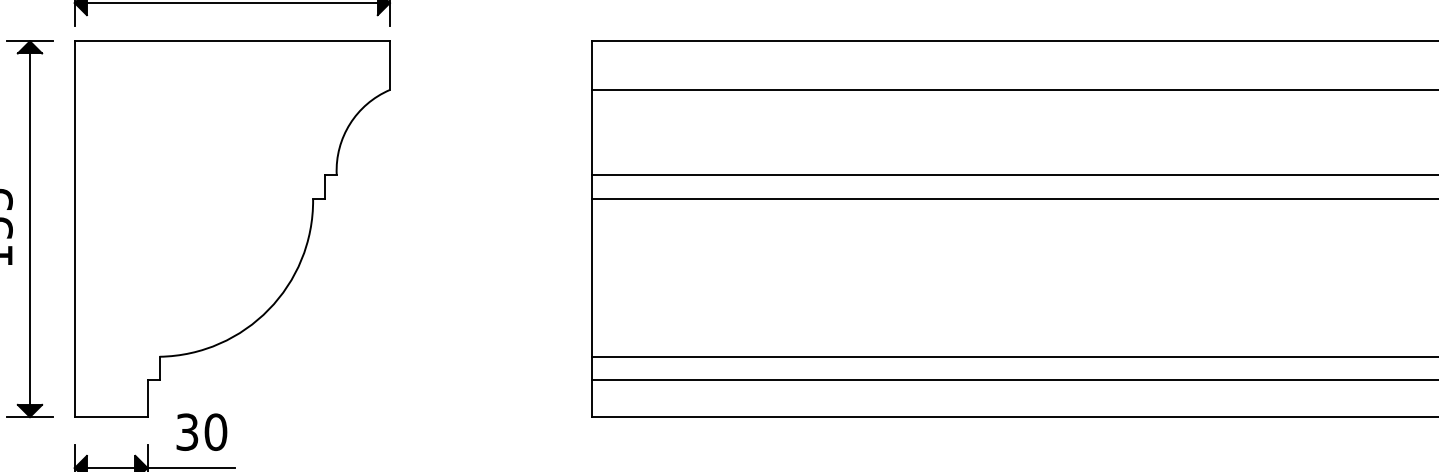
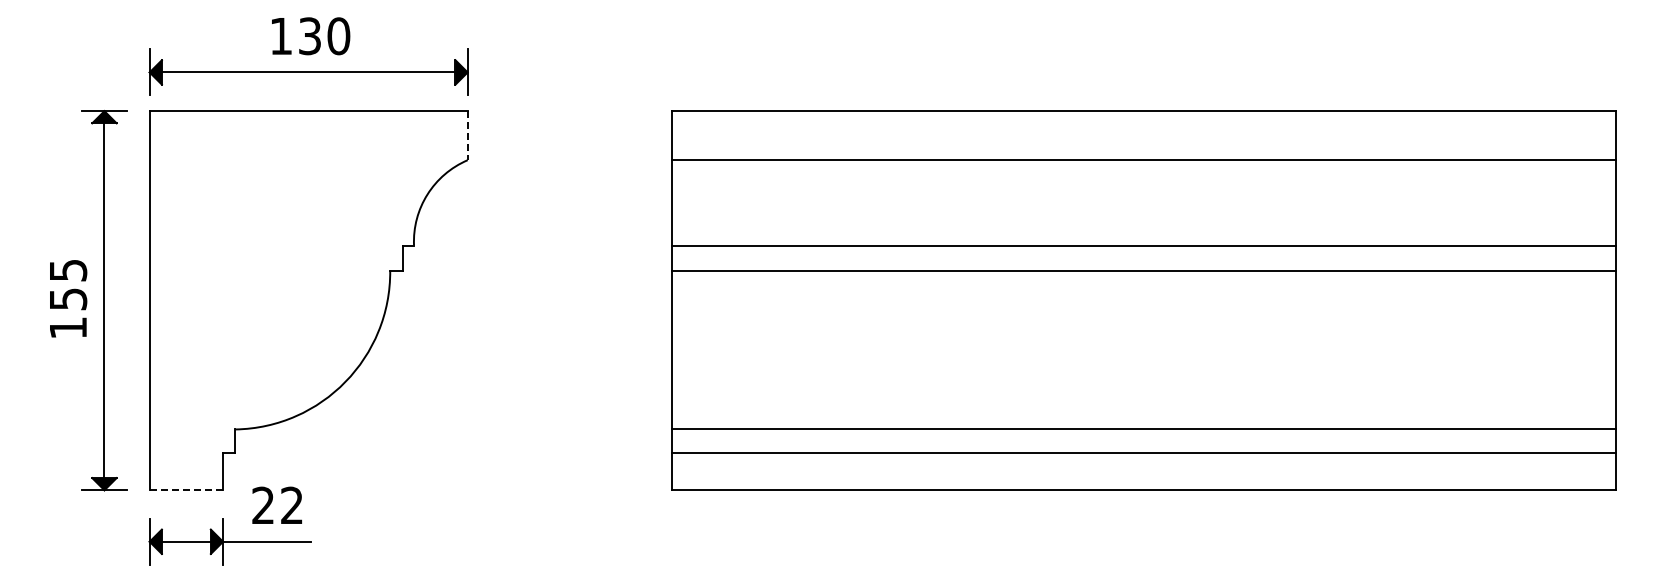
line: (389, 65) -> (467, 135), solid -> dashed
line: (111, 417) -> (186, 490), solid -> dashed
text: (201, 432) -> (277, 505), 30 -> 22

